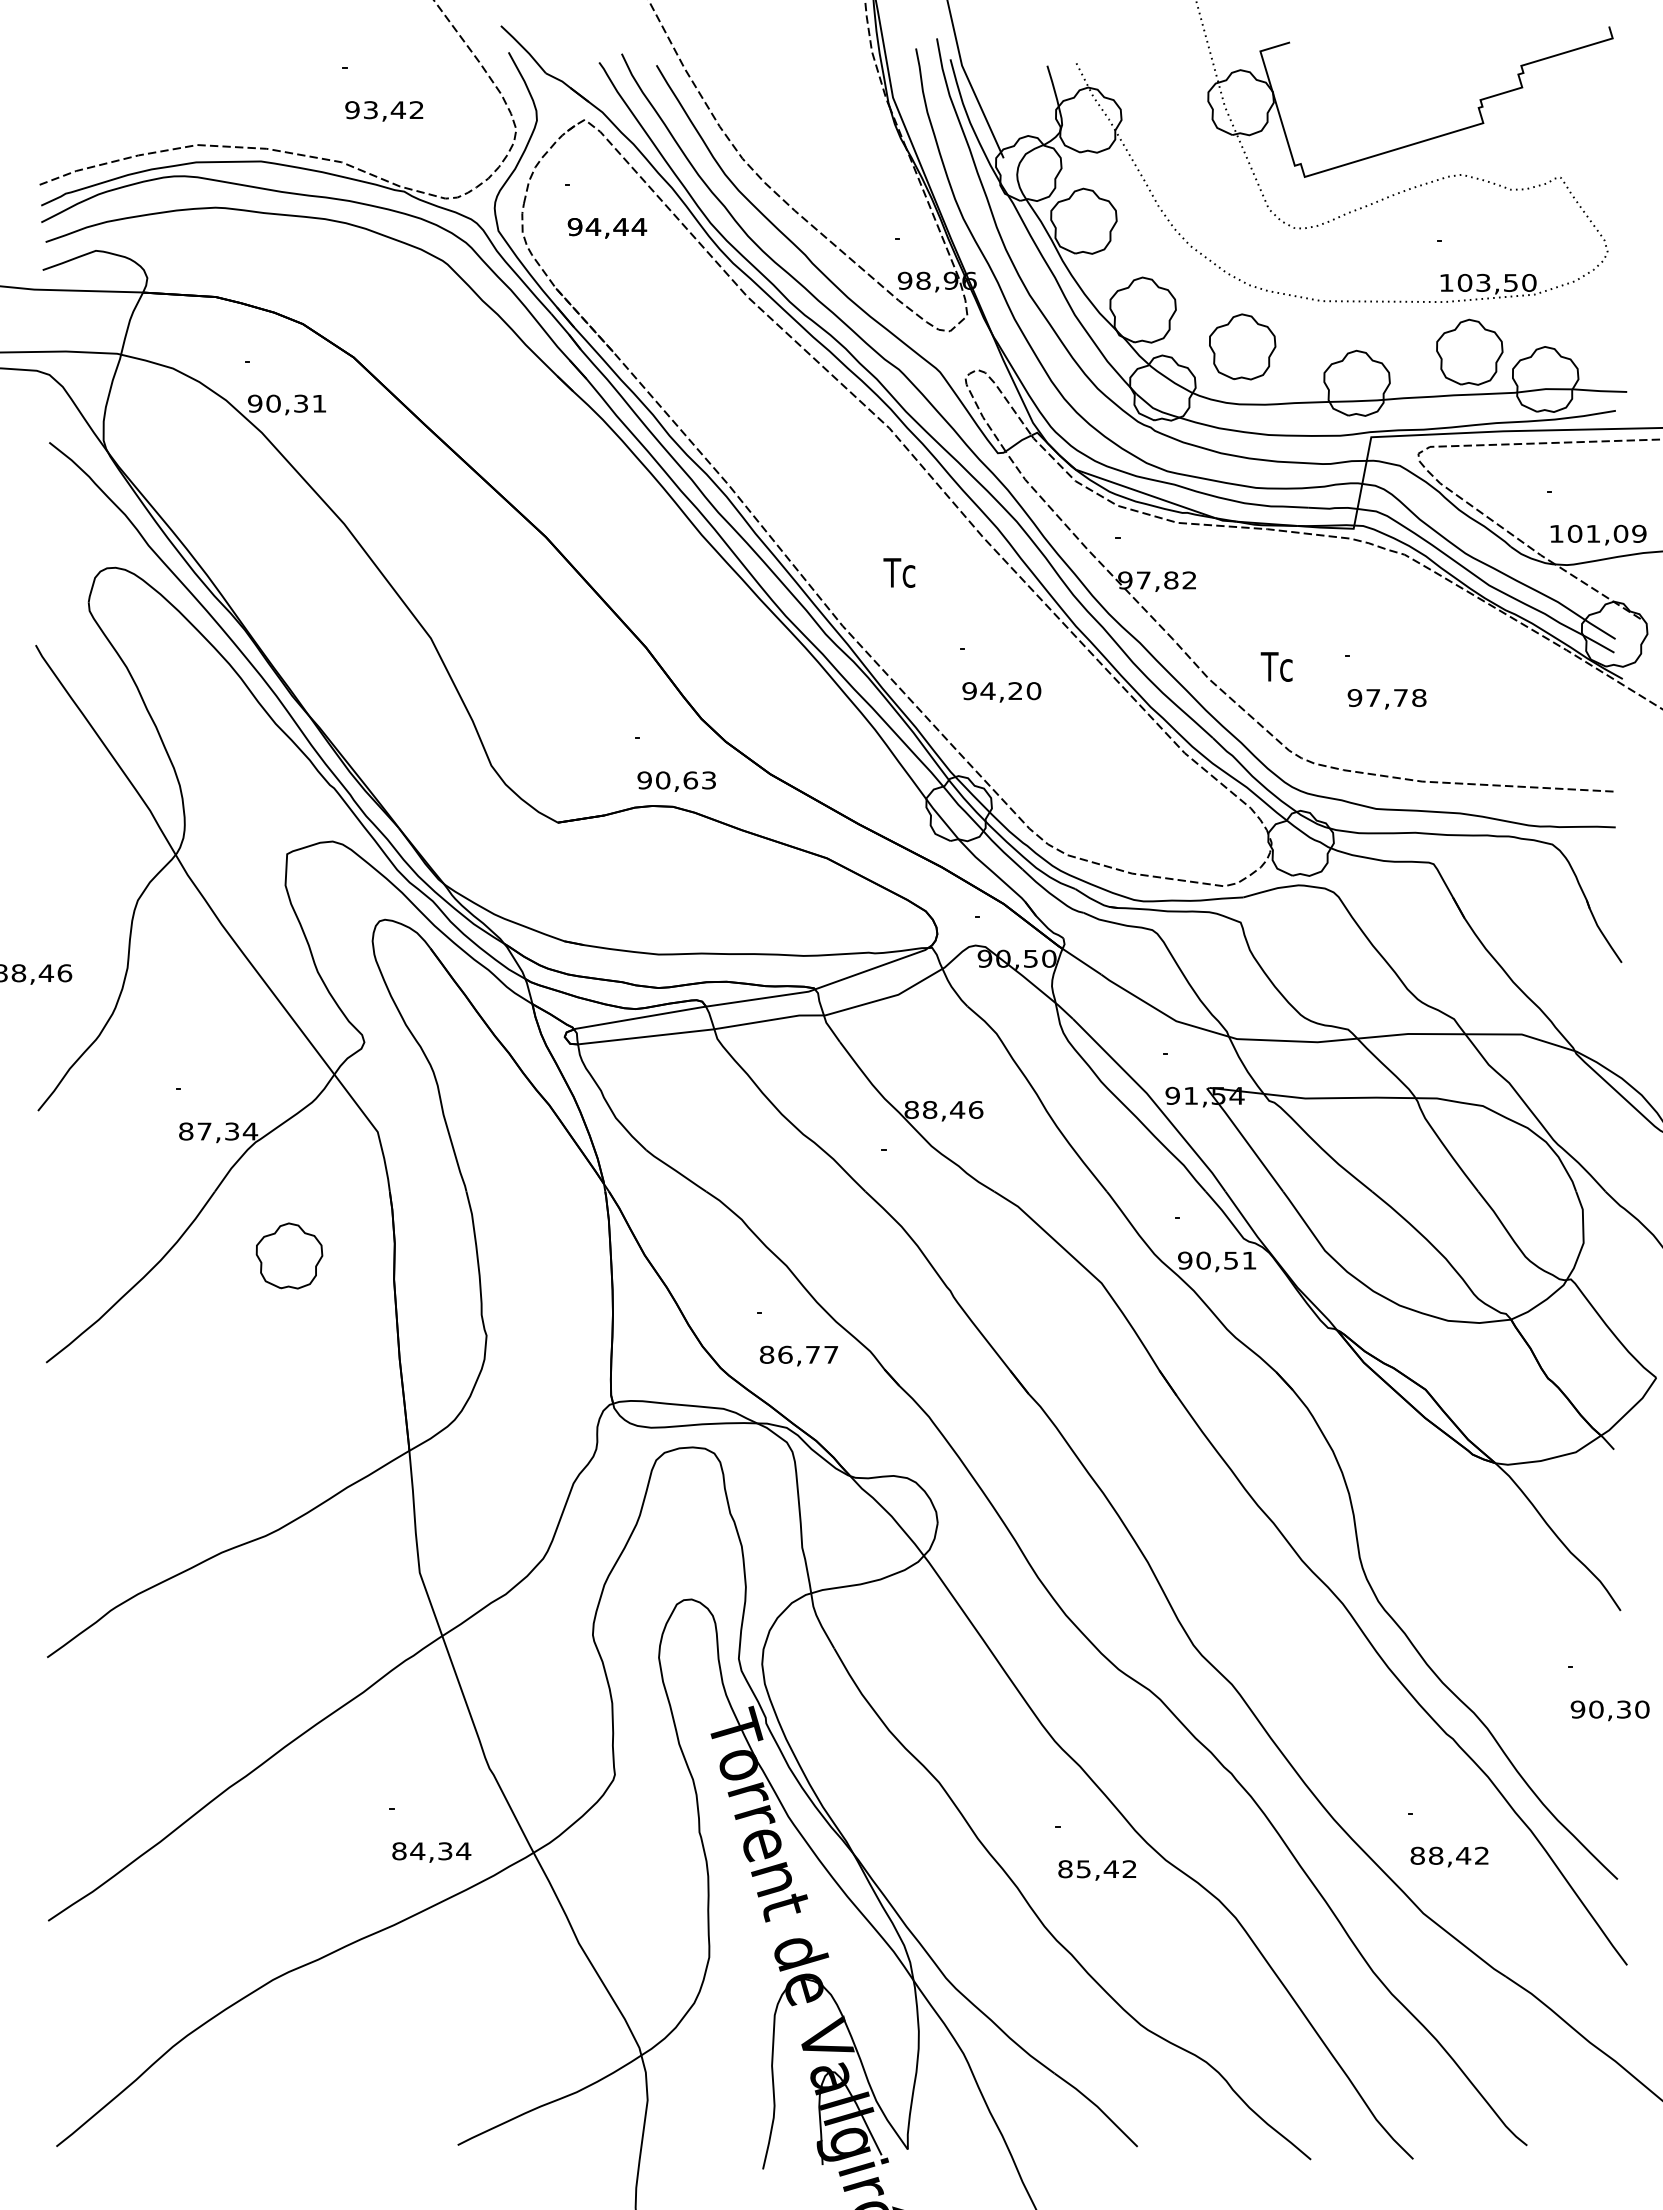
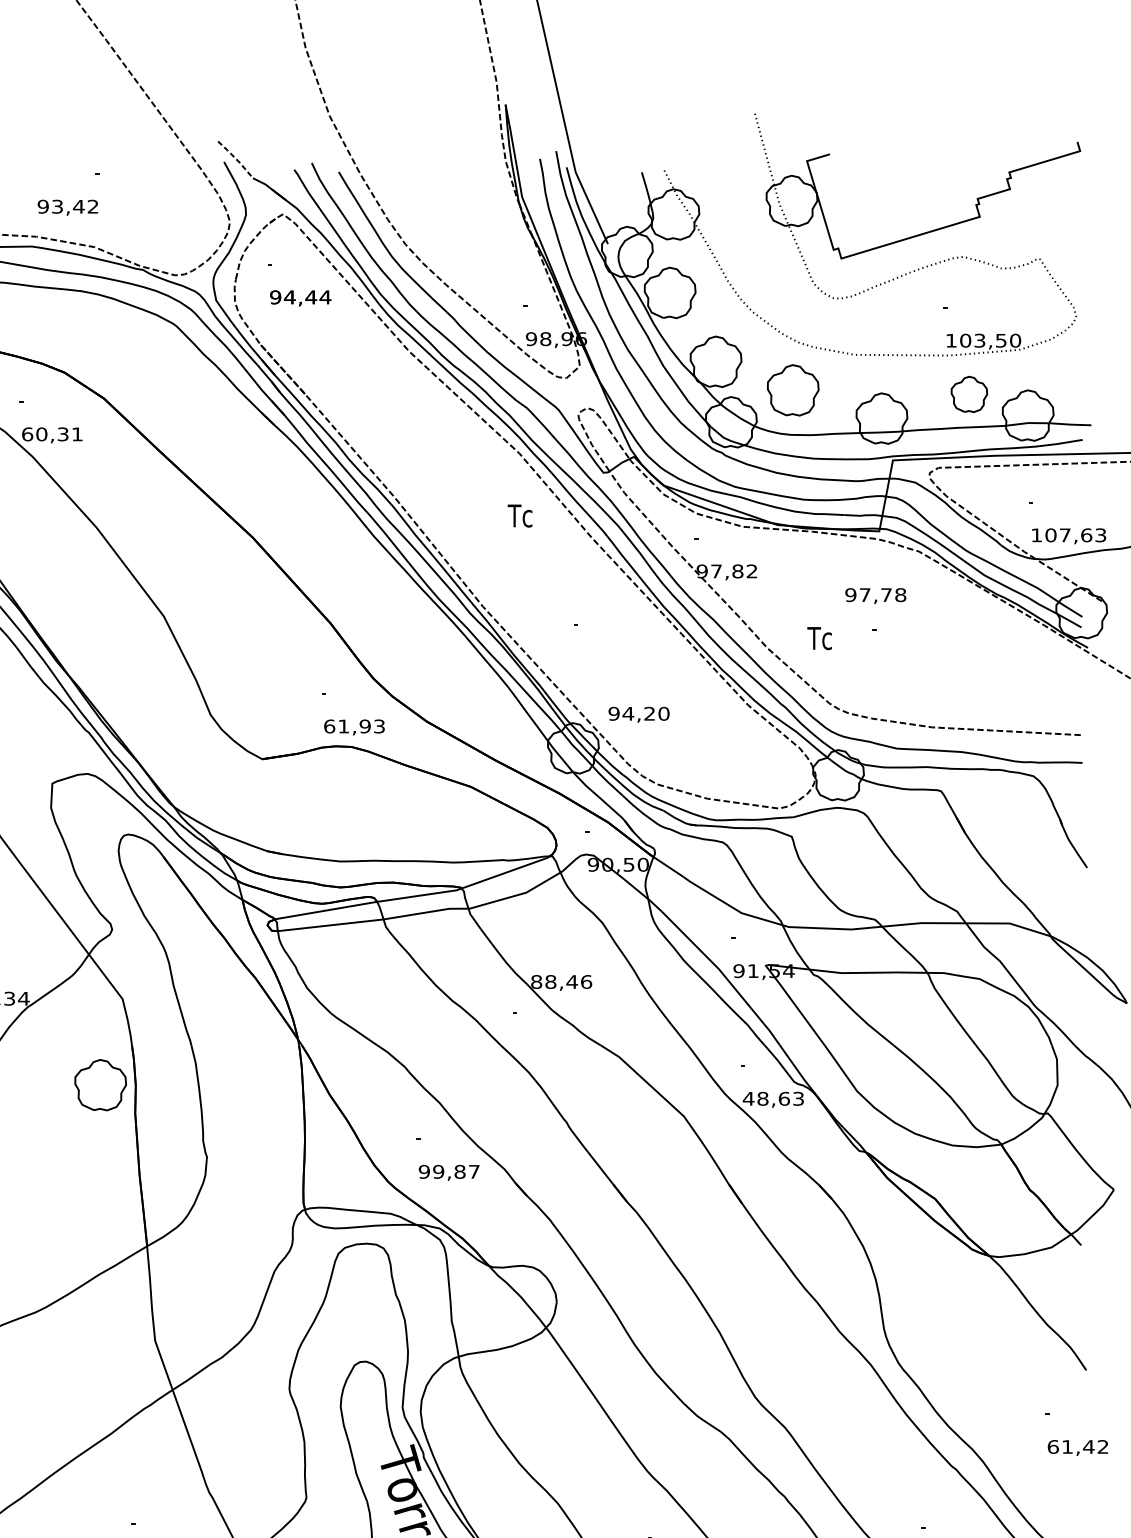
line: (524, 49) -> (236, 159), solid -> dashed
text: (384, 111) -> (68, 207), moved
part: (1469, 351) -> (969, 393), size x0.7
text: (255, 403) -> (27, 434), 90,31 -> 60,31
text: (1616, 533) -> (1083, 535), 101,09 -> 107,63
text: (899, 572) -> (520, 515), moved
text: (1001, 692) -> (638, 714), moved
text: (1386, 699) -> (875, 596), moved
text: (667, 780) -> (347, 726), 90,63 -> 61,93
part: (289, 1255) -> (100, 1084), moved
text: (1216, 1260) -> (772, 1098), 90,51 -> 48,63
text: (789, 1354) -> (441, 1171), 86,77 -> 99,87
text: (1609, 1709) -> (1077, 1446), 90,30 -> 61,42

